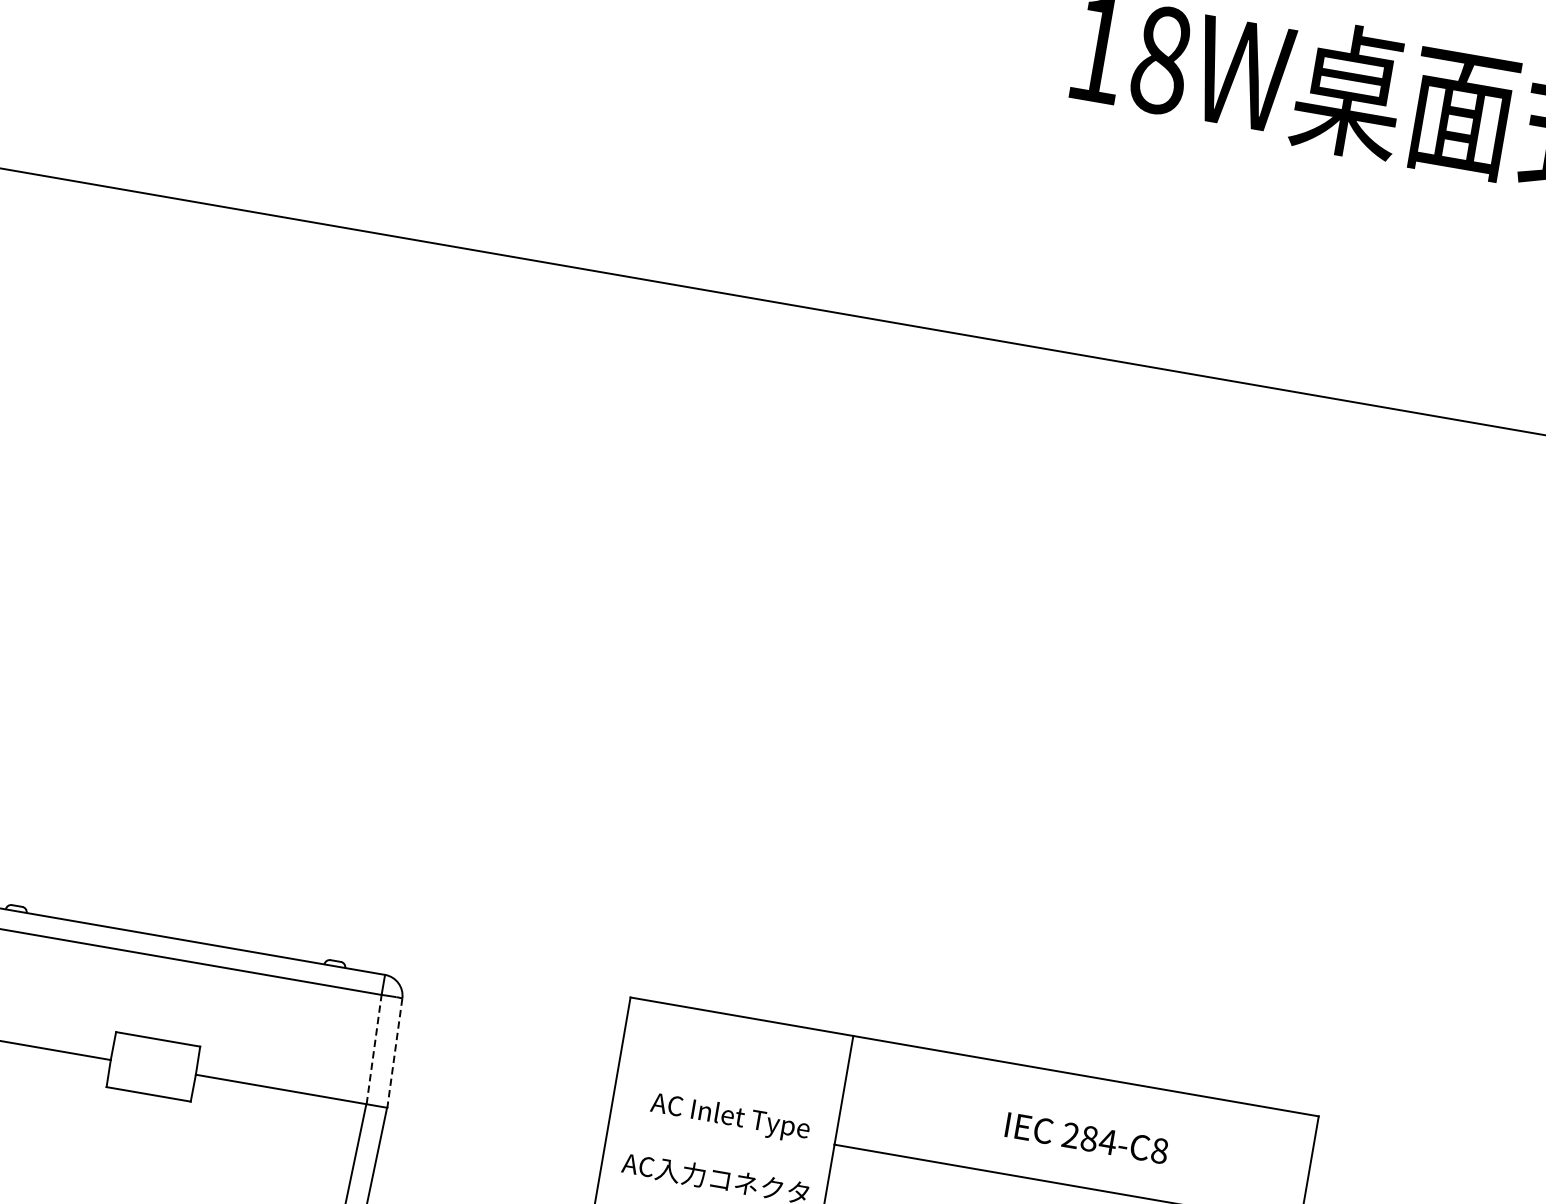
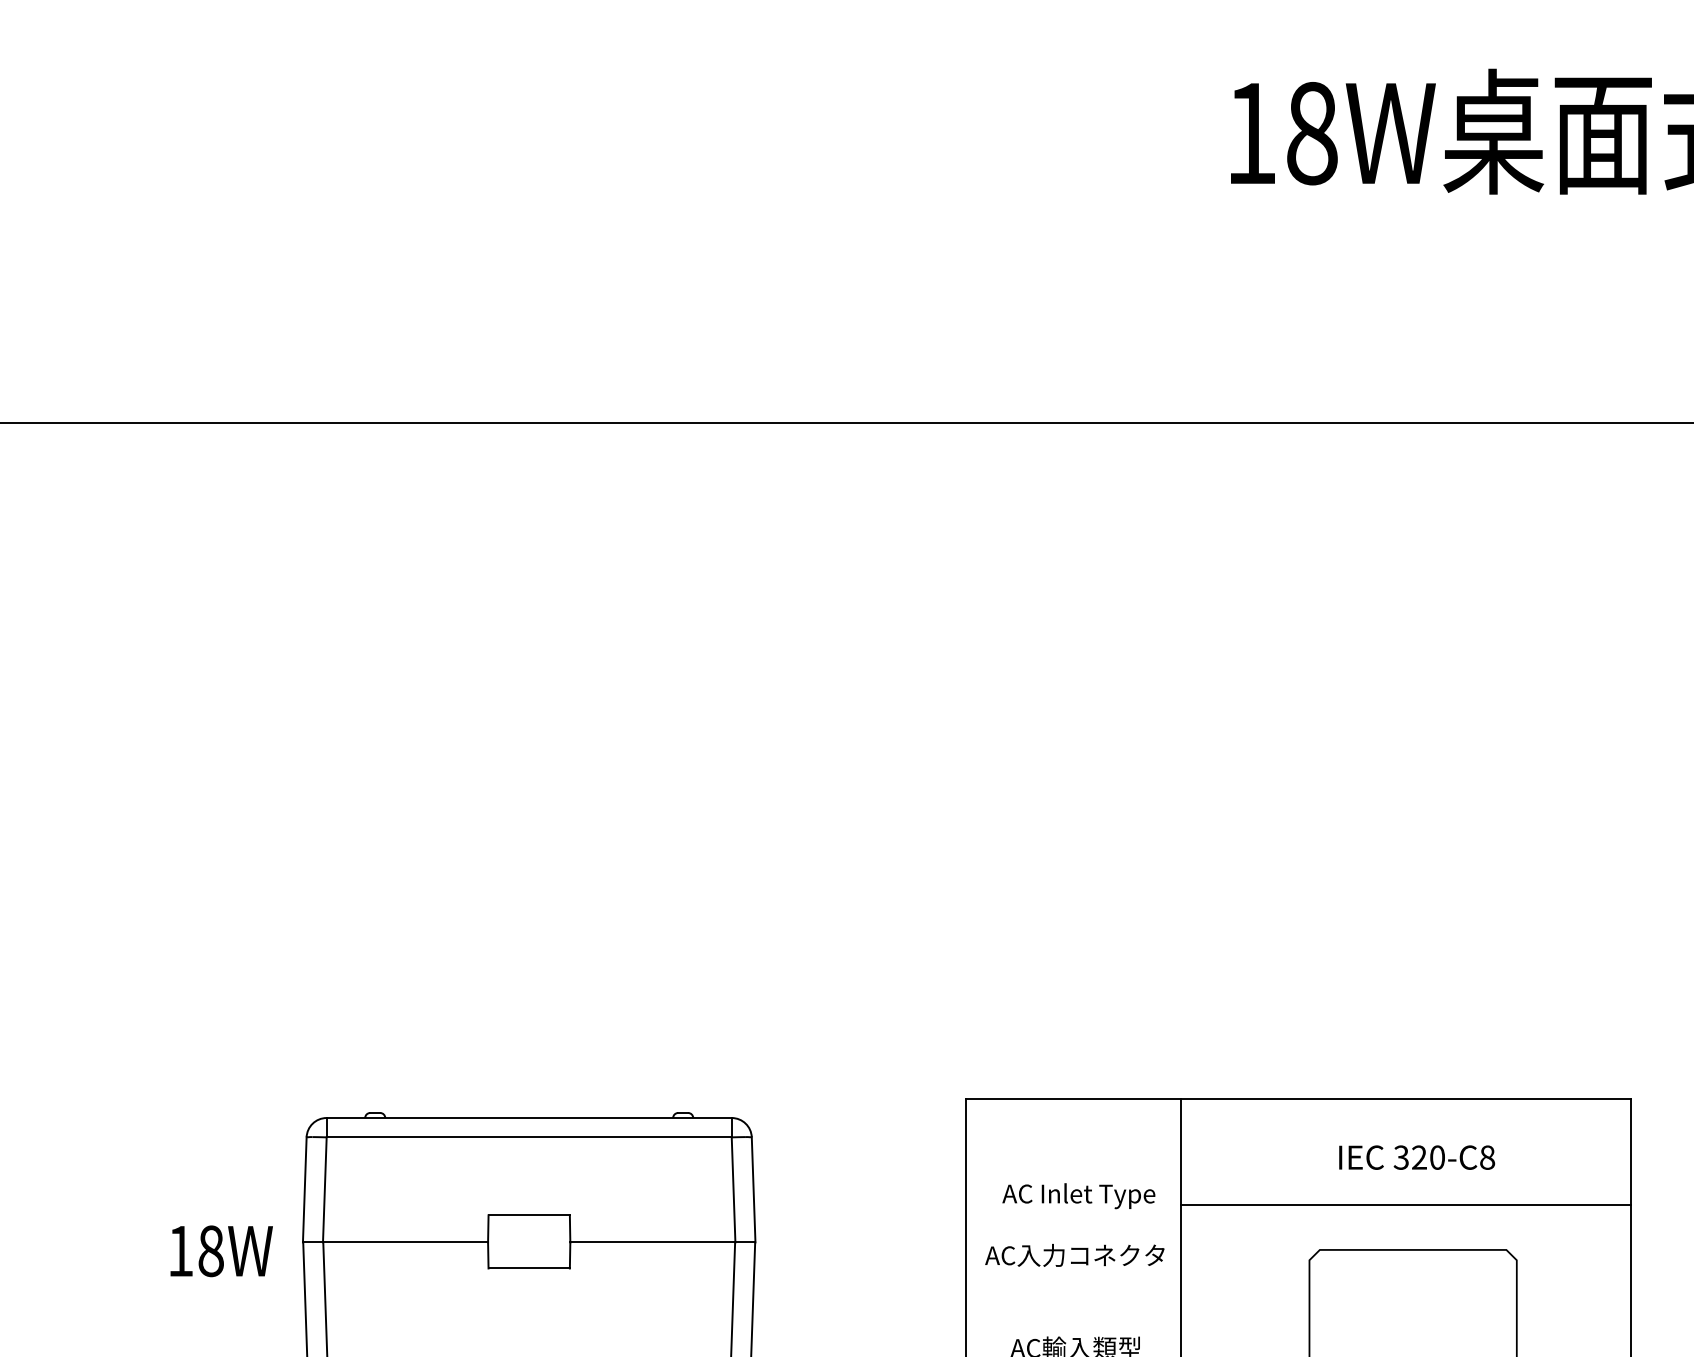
line: (374, 1049) -> (733, 1189), dashed -> solid
line: (394, 1052) -> (753, 1189), dashed -> solid
text: (1089, 1138) -> (1419, 1157), 284-C8 -> 320-C8

